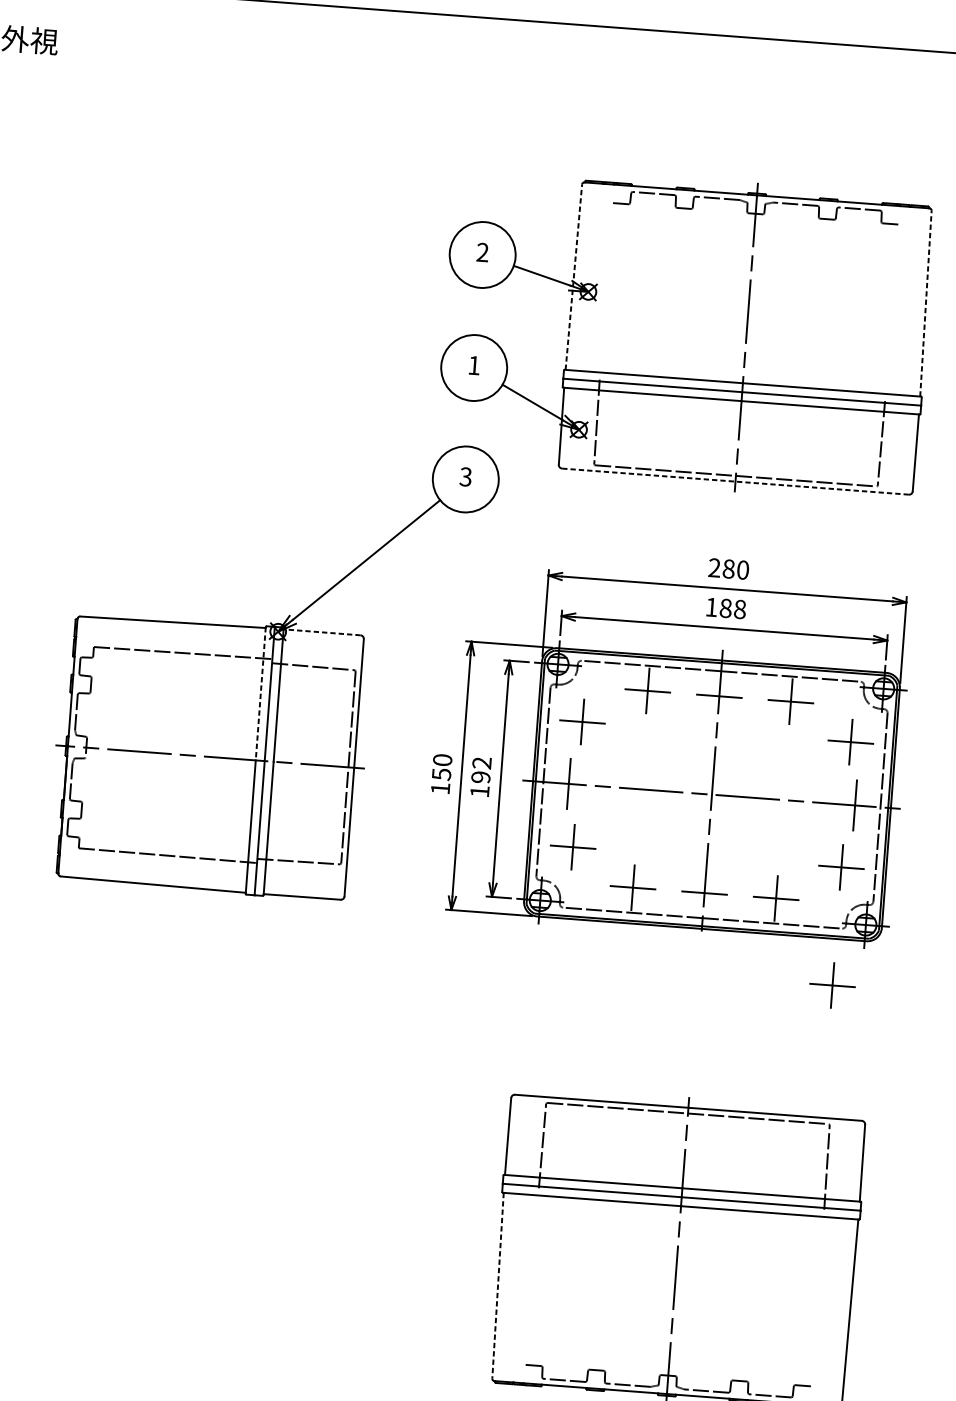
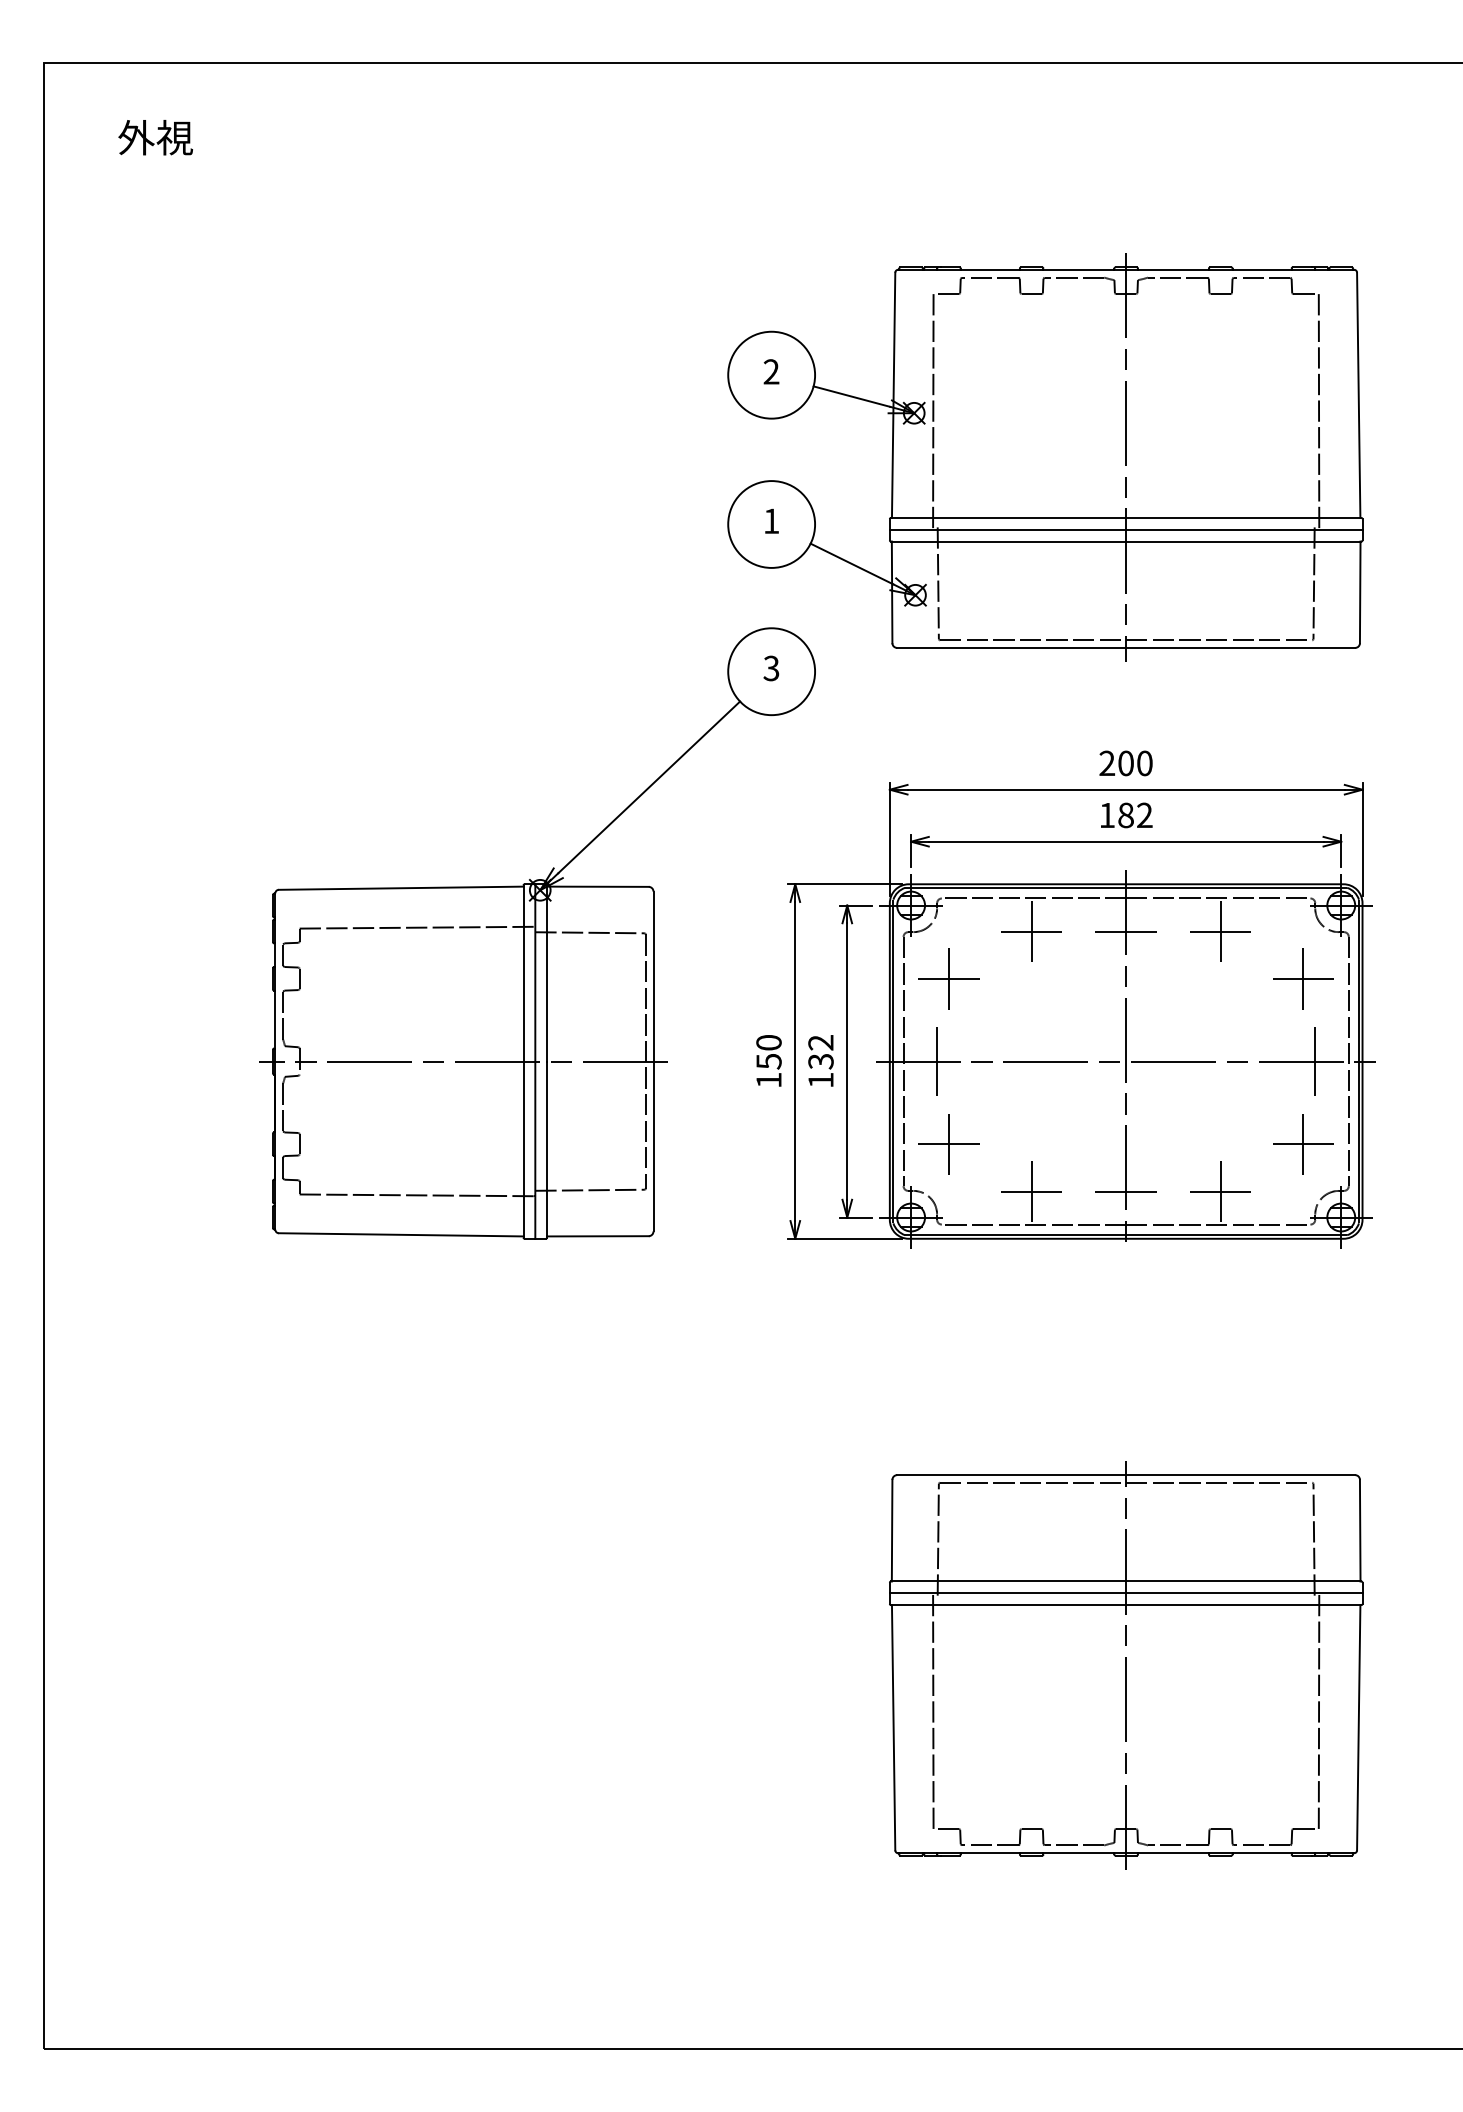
line: (573, 277) -> (893, 395), dashed -> solid
line: (603, 291) -> (933, 411), added
line: (925, 303) -> (1358, 395), dashed -> solid
line: (894, 313) -> (1318, 411), added
line: (735, 481) -> (1126, 647), dashed -> solid
text: (728, 569) -> (1125, 763), 280 -> 200
text: (739, 609) -> (1144, 815), 188 -> 182
line: (322, 632) -> (598, 886), dashed -> solid
line: (260, 693) -> (523, 973), dashed -> solid
text: (480, 777) -> (820, 1061), 192 -> 132
part: (832, 985) -> (1303, 1300), removed
line: (529, 1274) -> (933, 1710), added
line: (497, 1285) -> (893, 1727), dashed -> solid
line: (820, 1296) -> (1318, 1710), added

